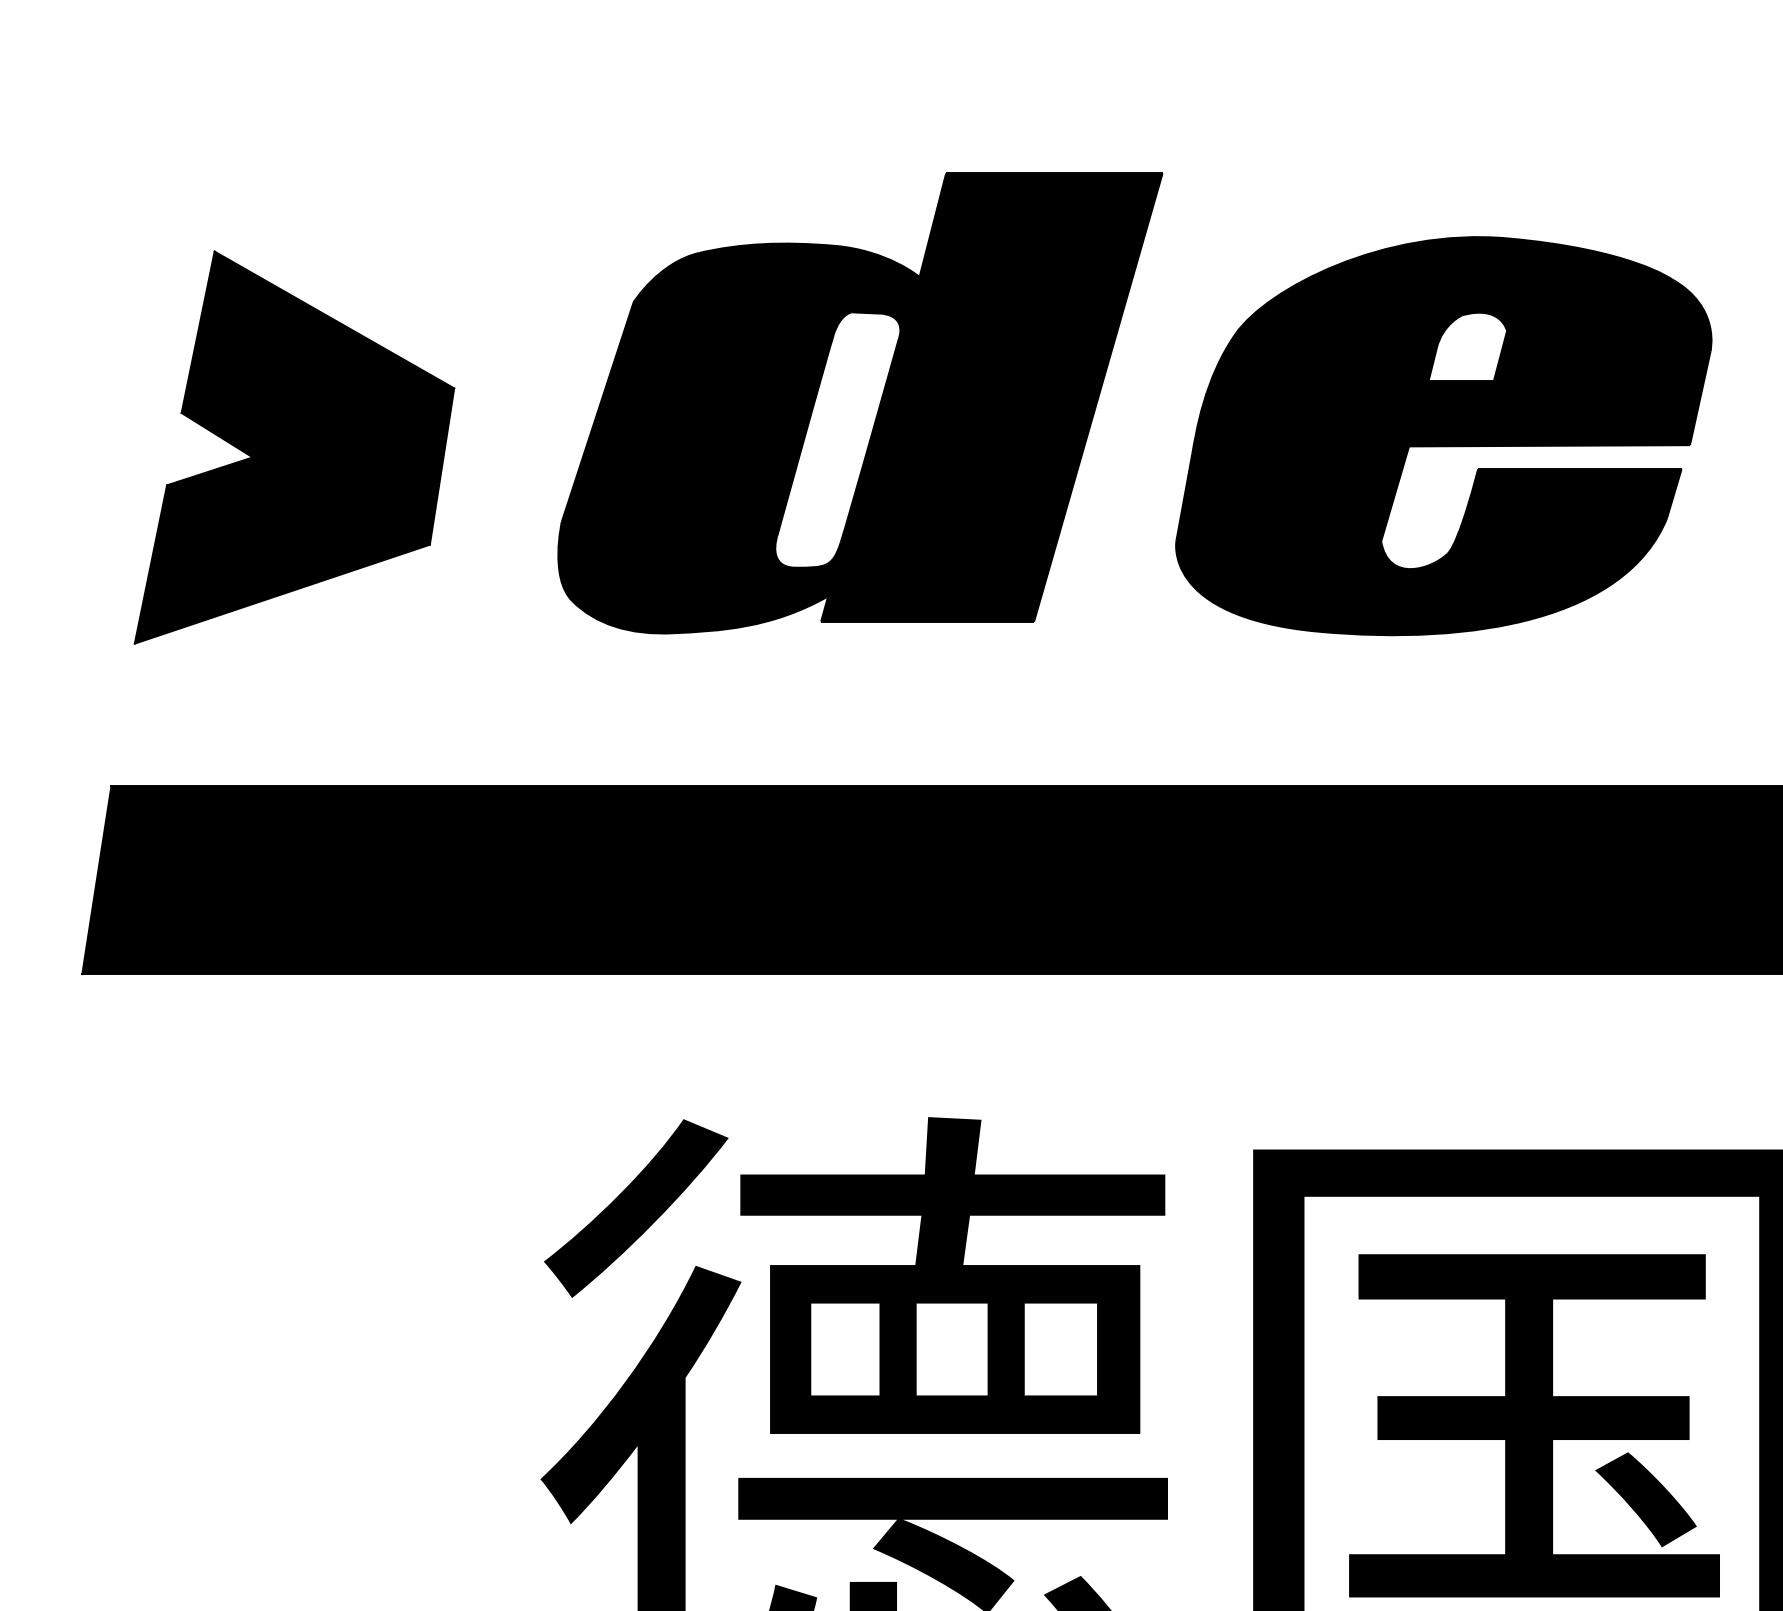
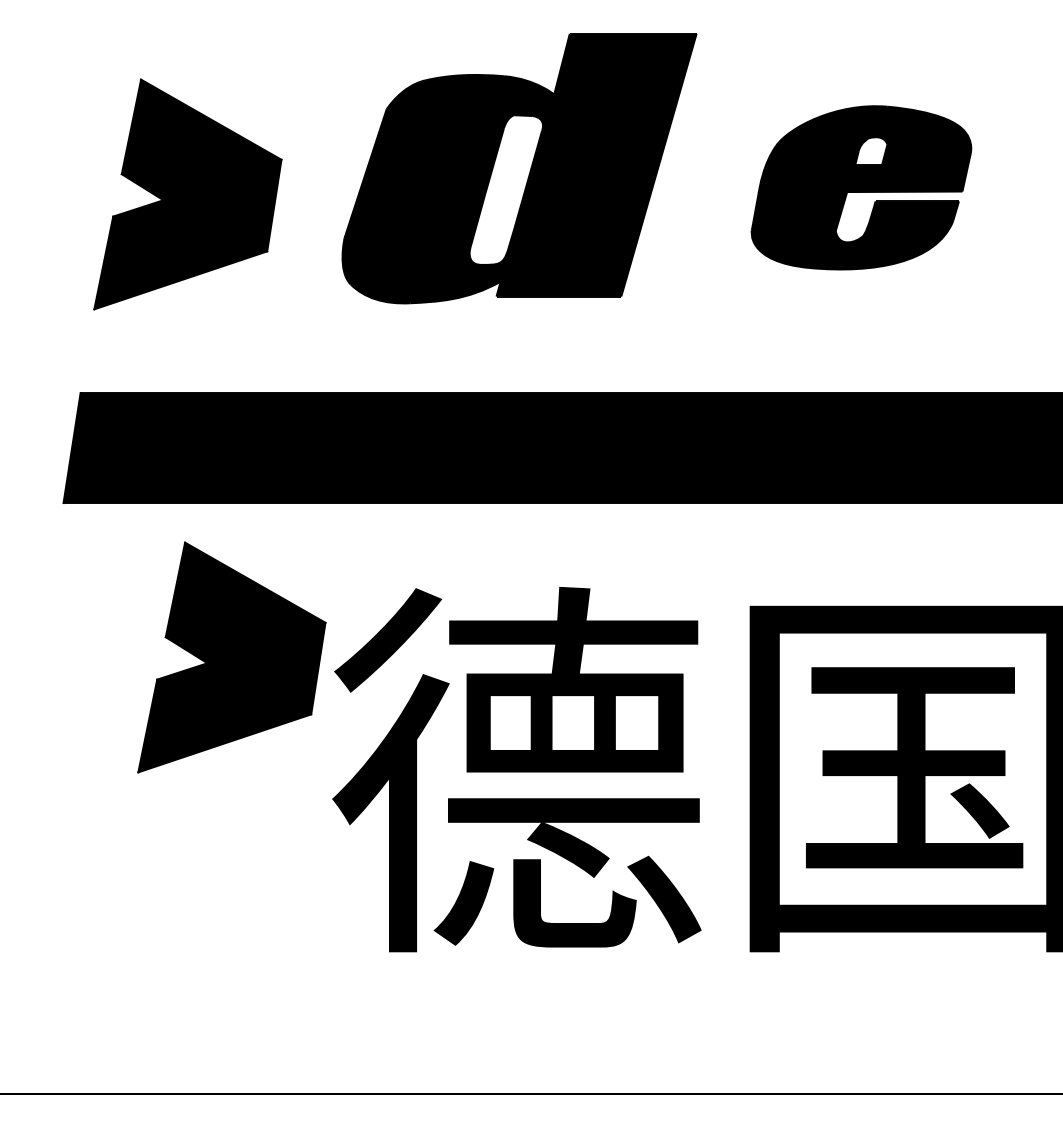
part: (1443, 435) -> (861, 187), size x0.7
part: (368, 1237) -> (231, 657), added

